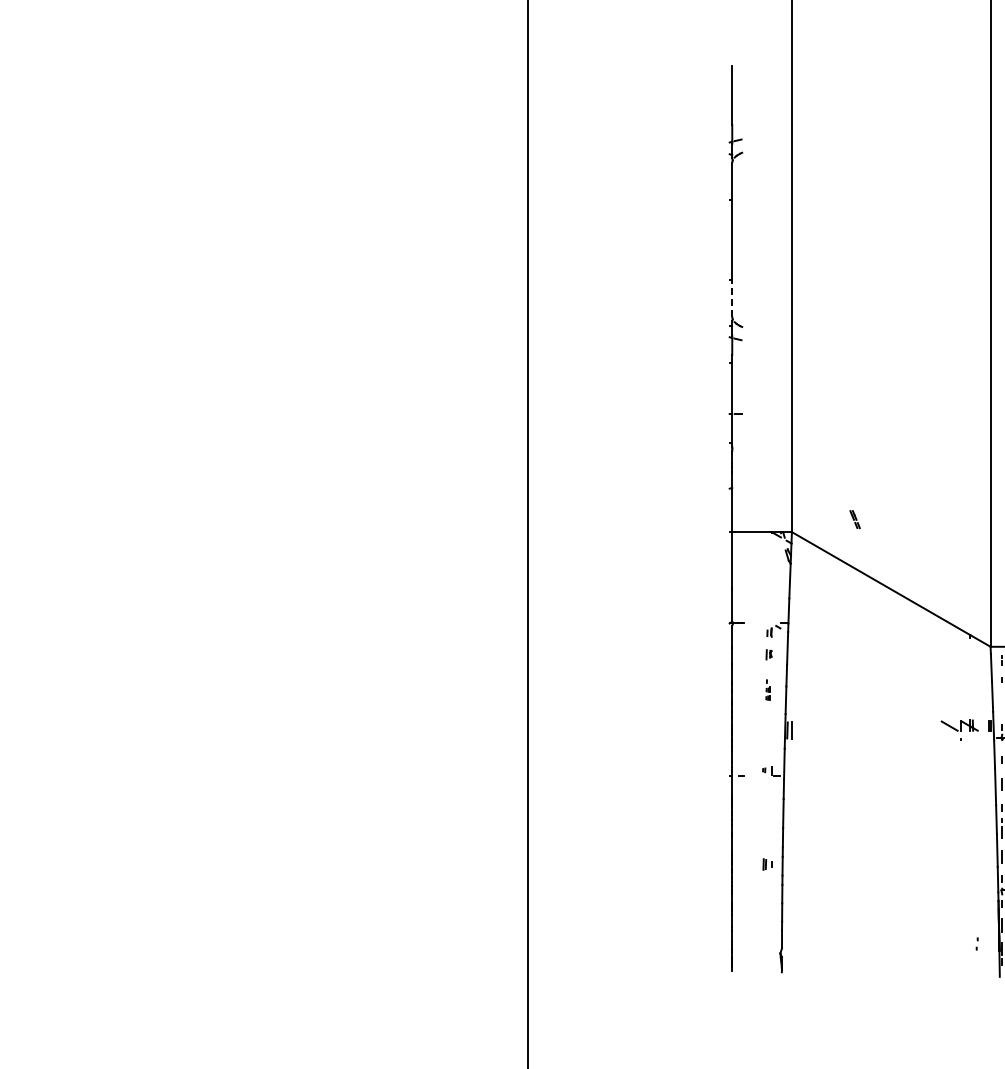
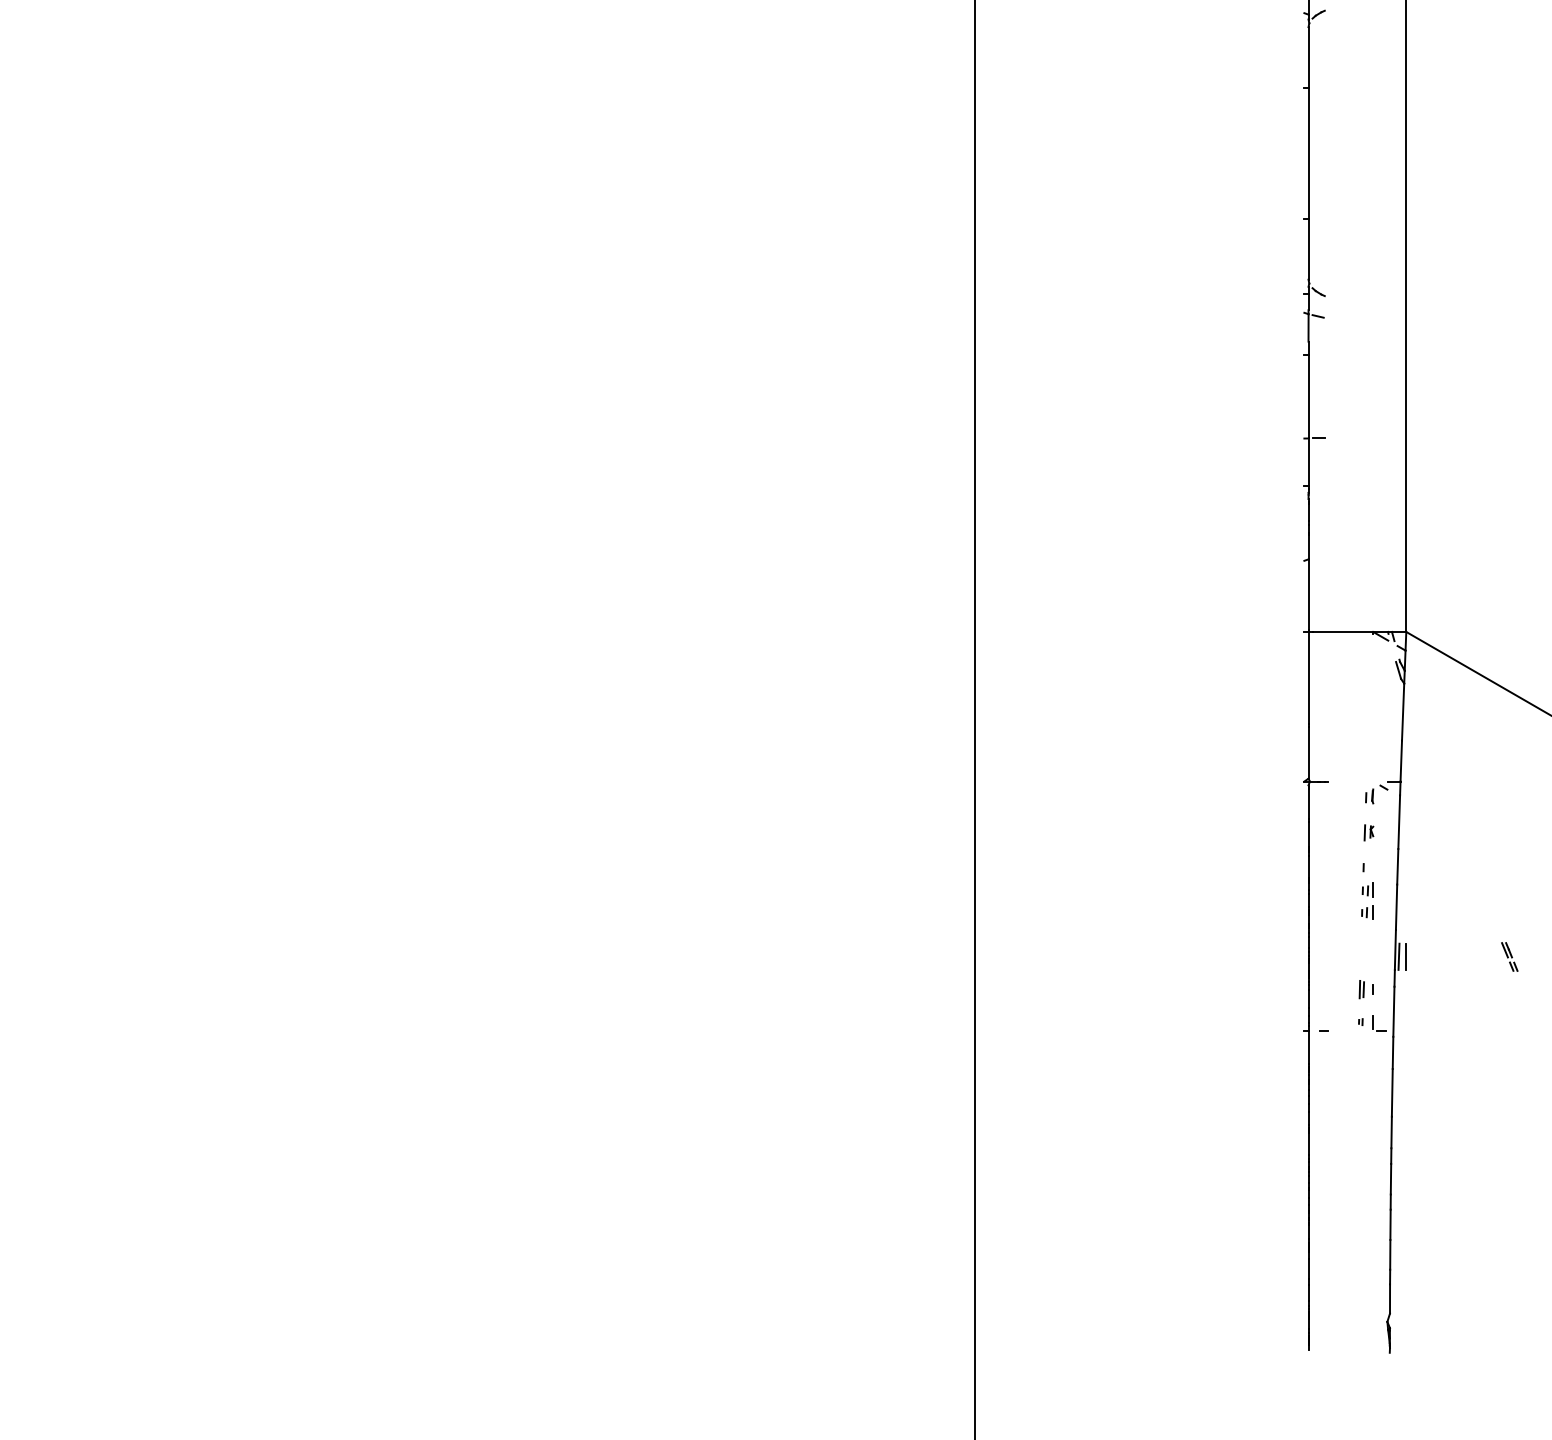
line: (732, 298) -> (1308, 249), dashed -> solid
part: (854, 519) -> (1508, 956), moved
part: (768, 689) -> (1367, 889), size x1.67
part: (767, 864) -> (1366, 989), moved

